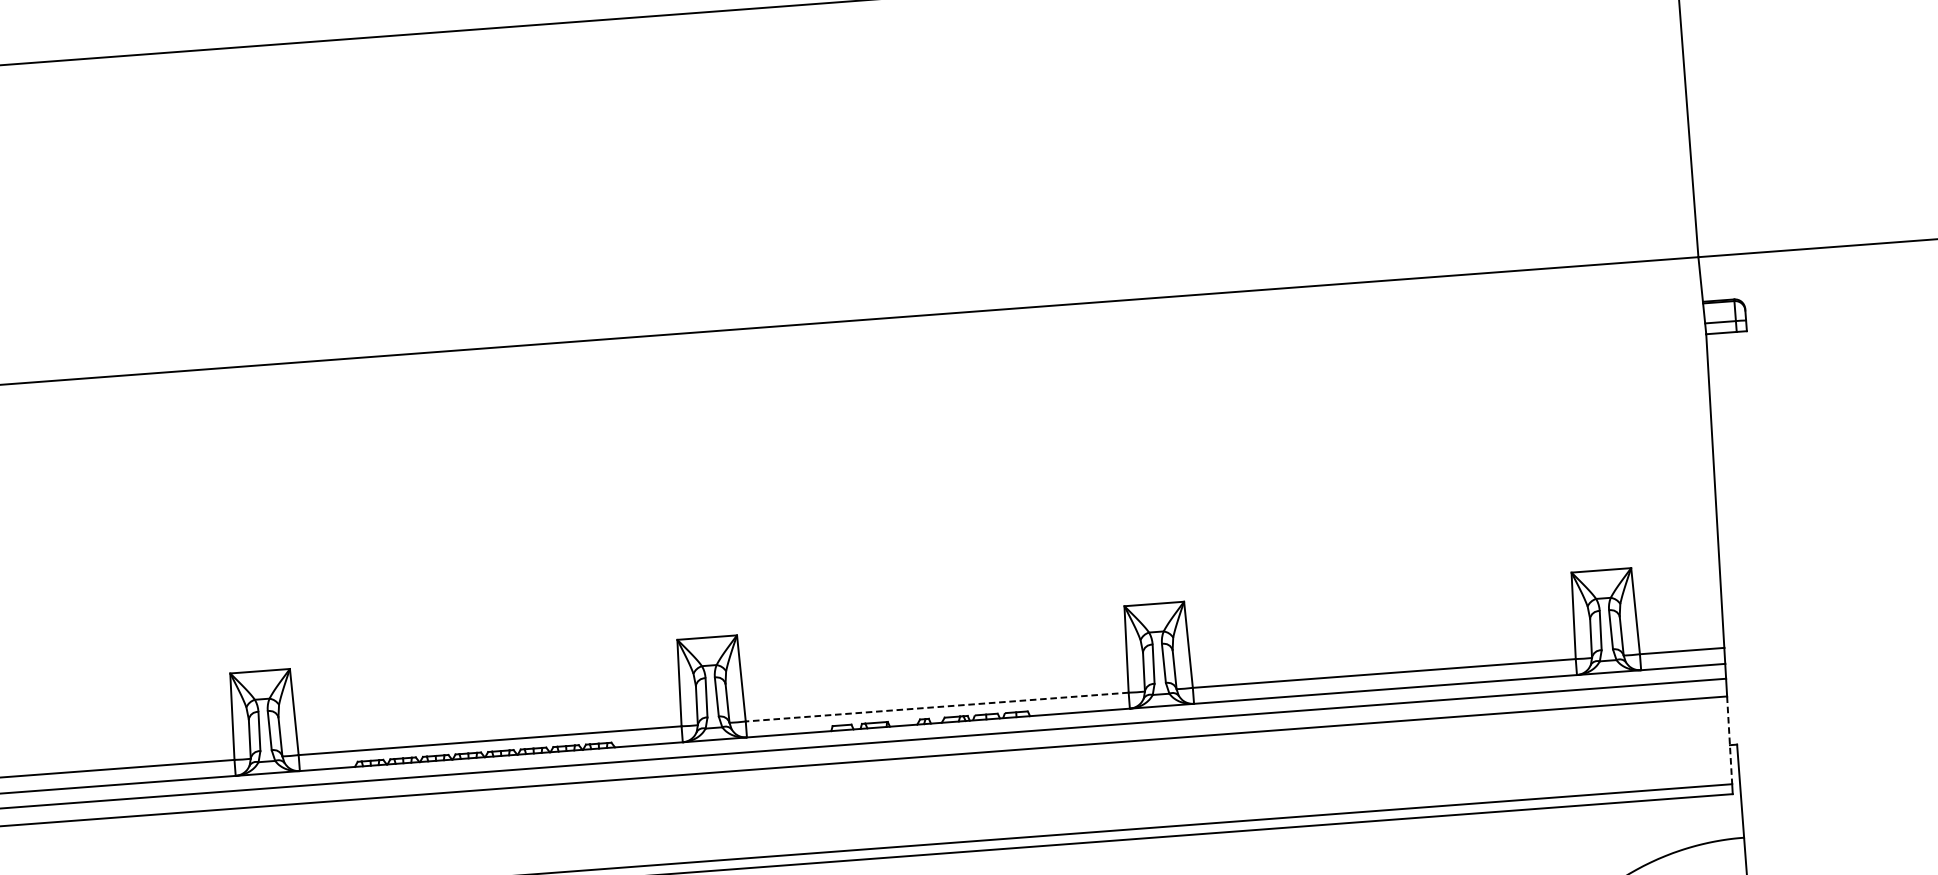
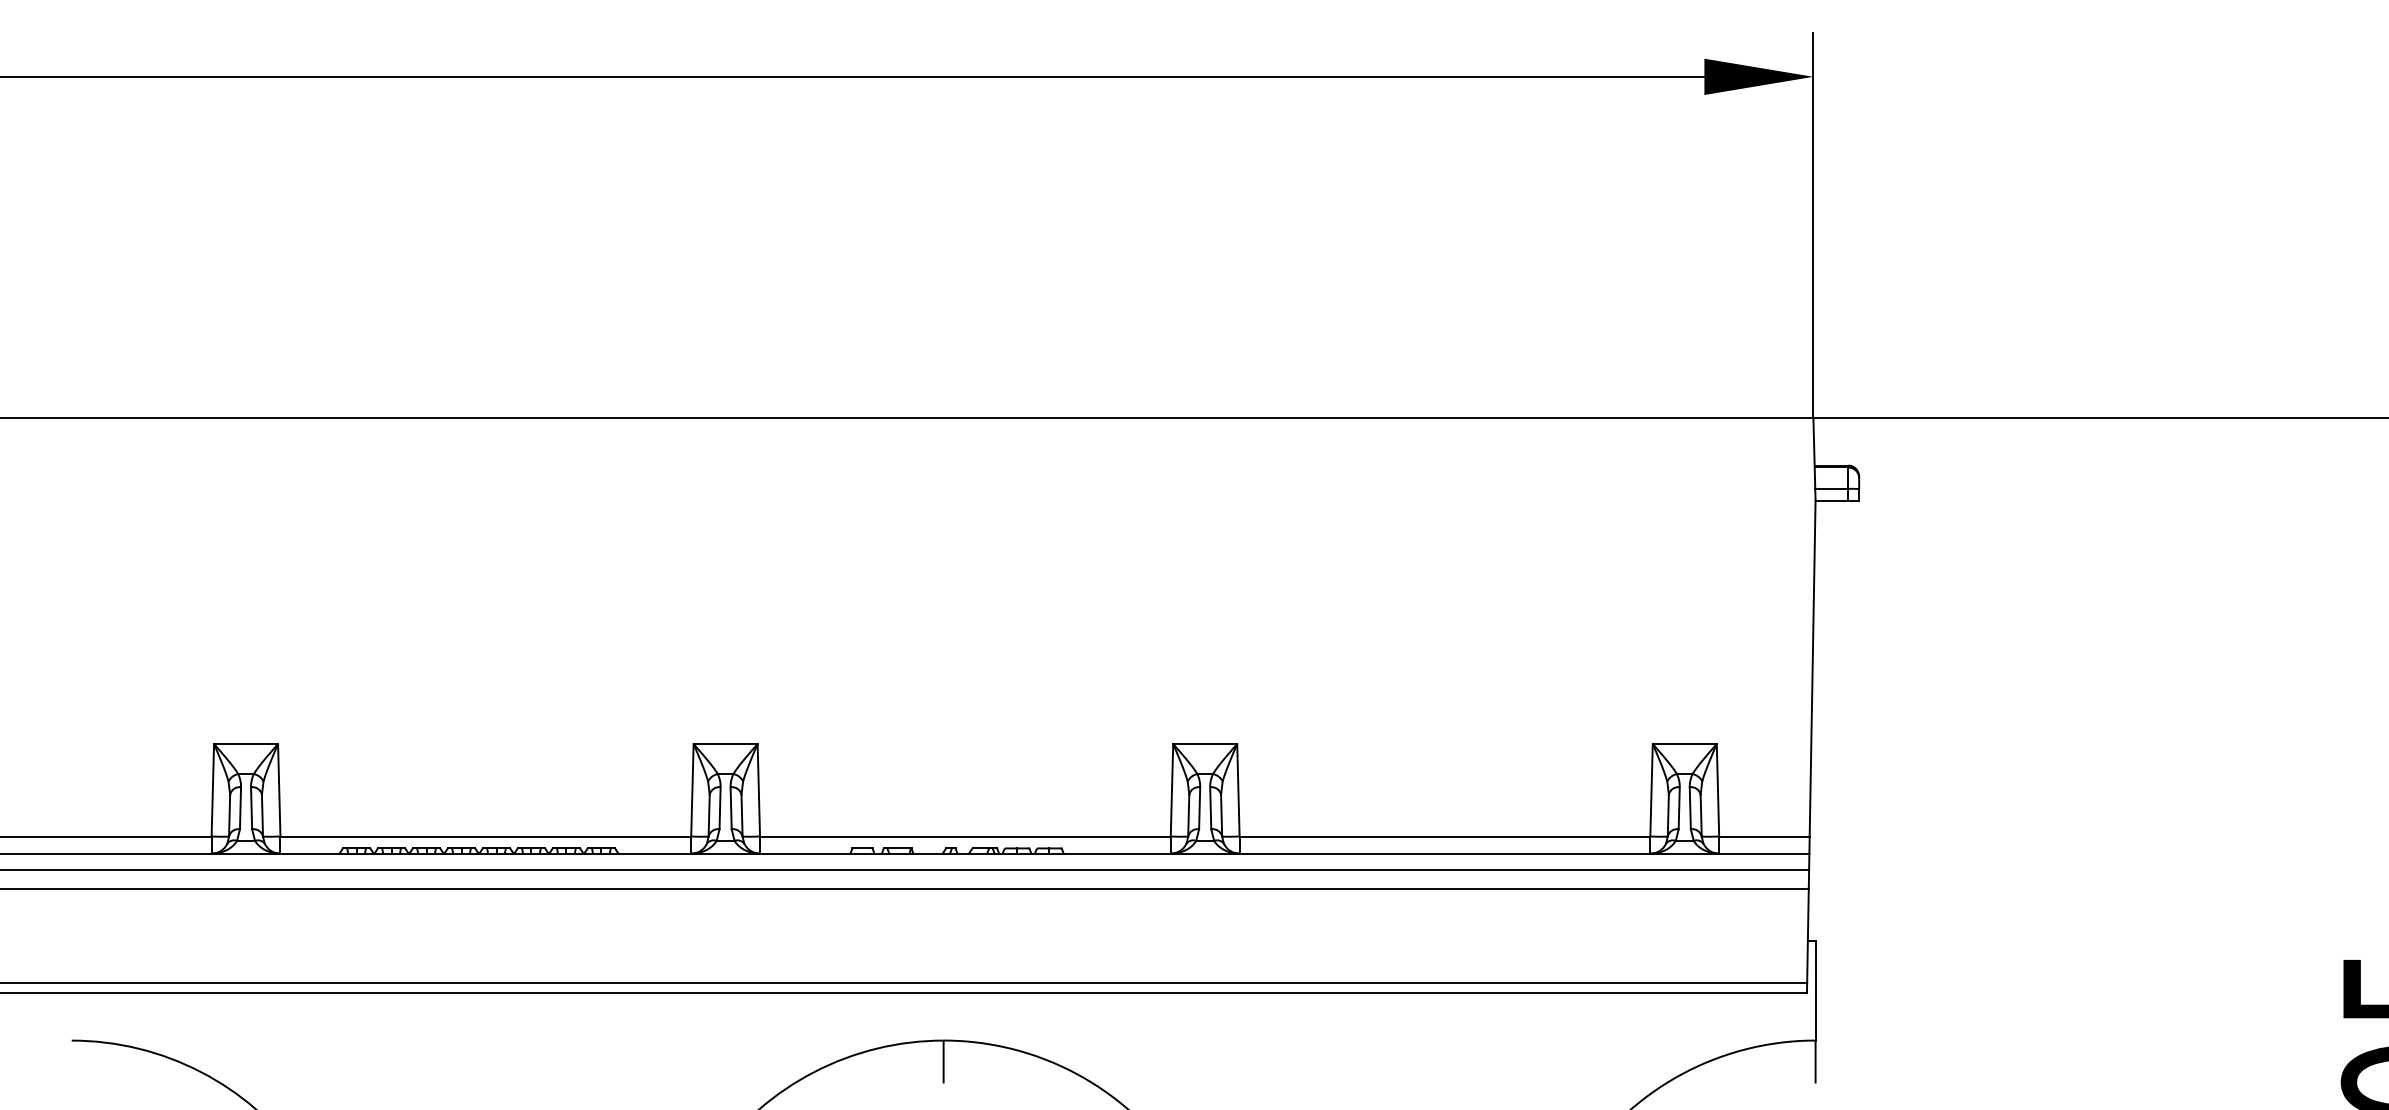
line: (936, 707) -> (964, 836), dashed -> solid
line: (1729, 741) -> (1807, 936), dashed -> solid

